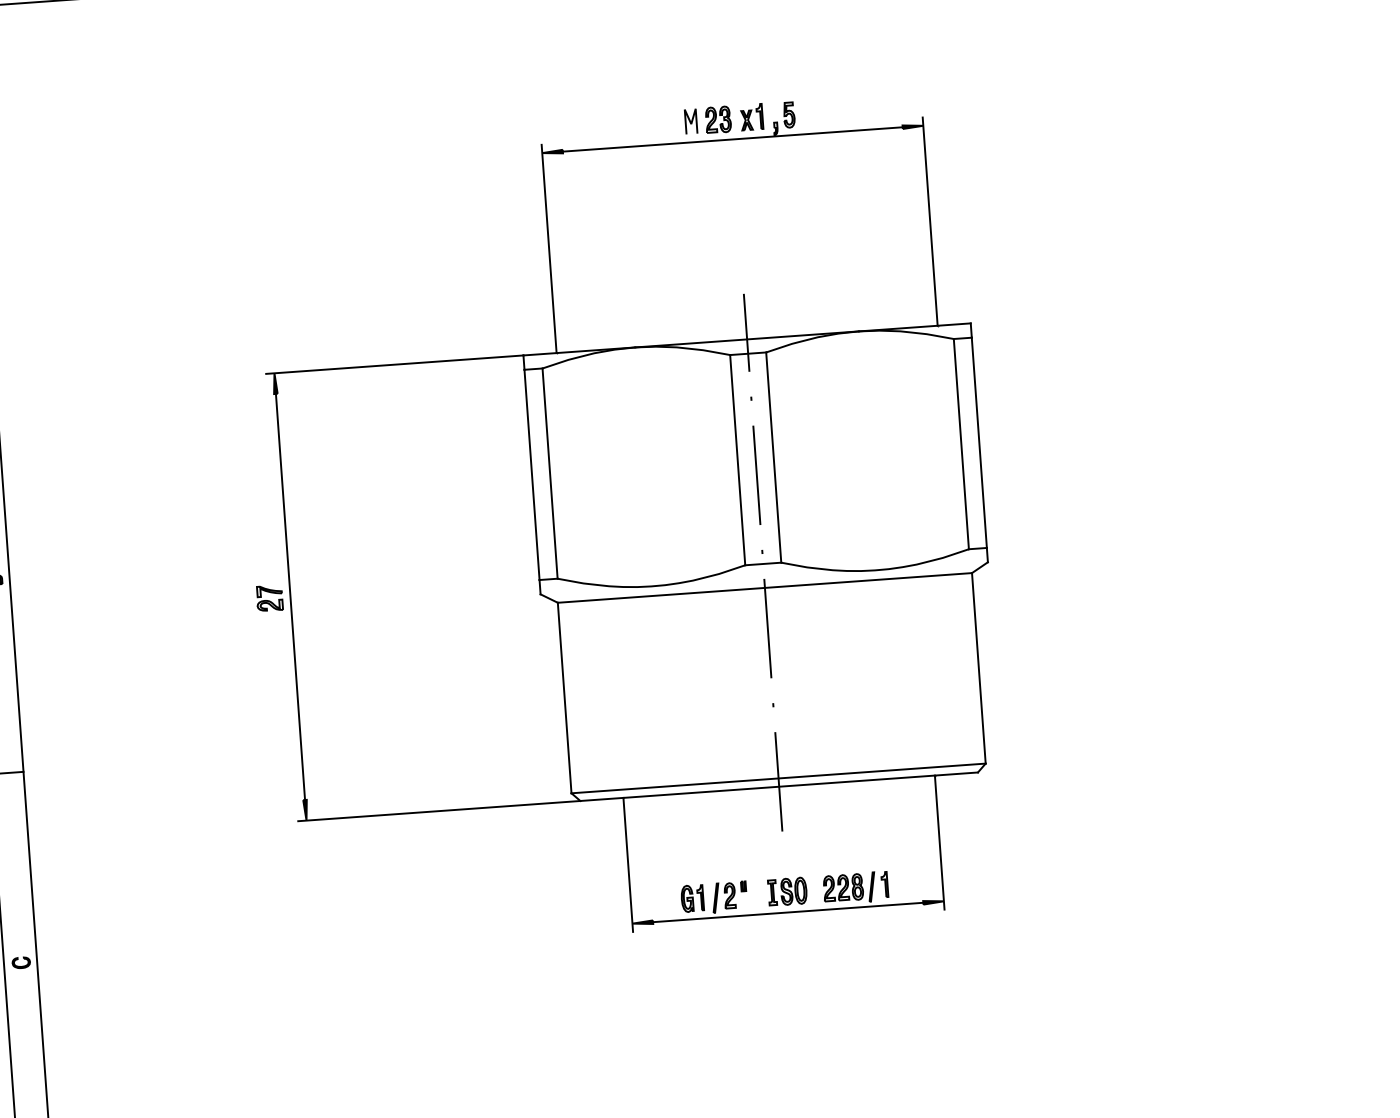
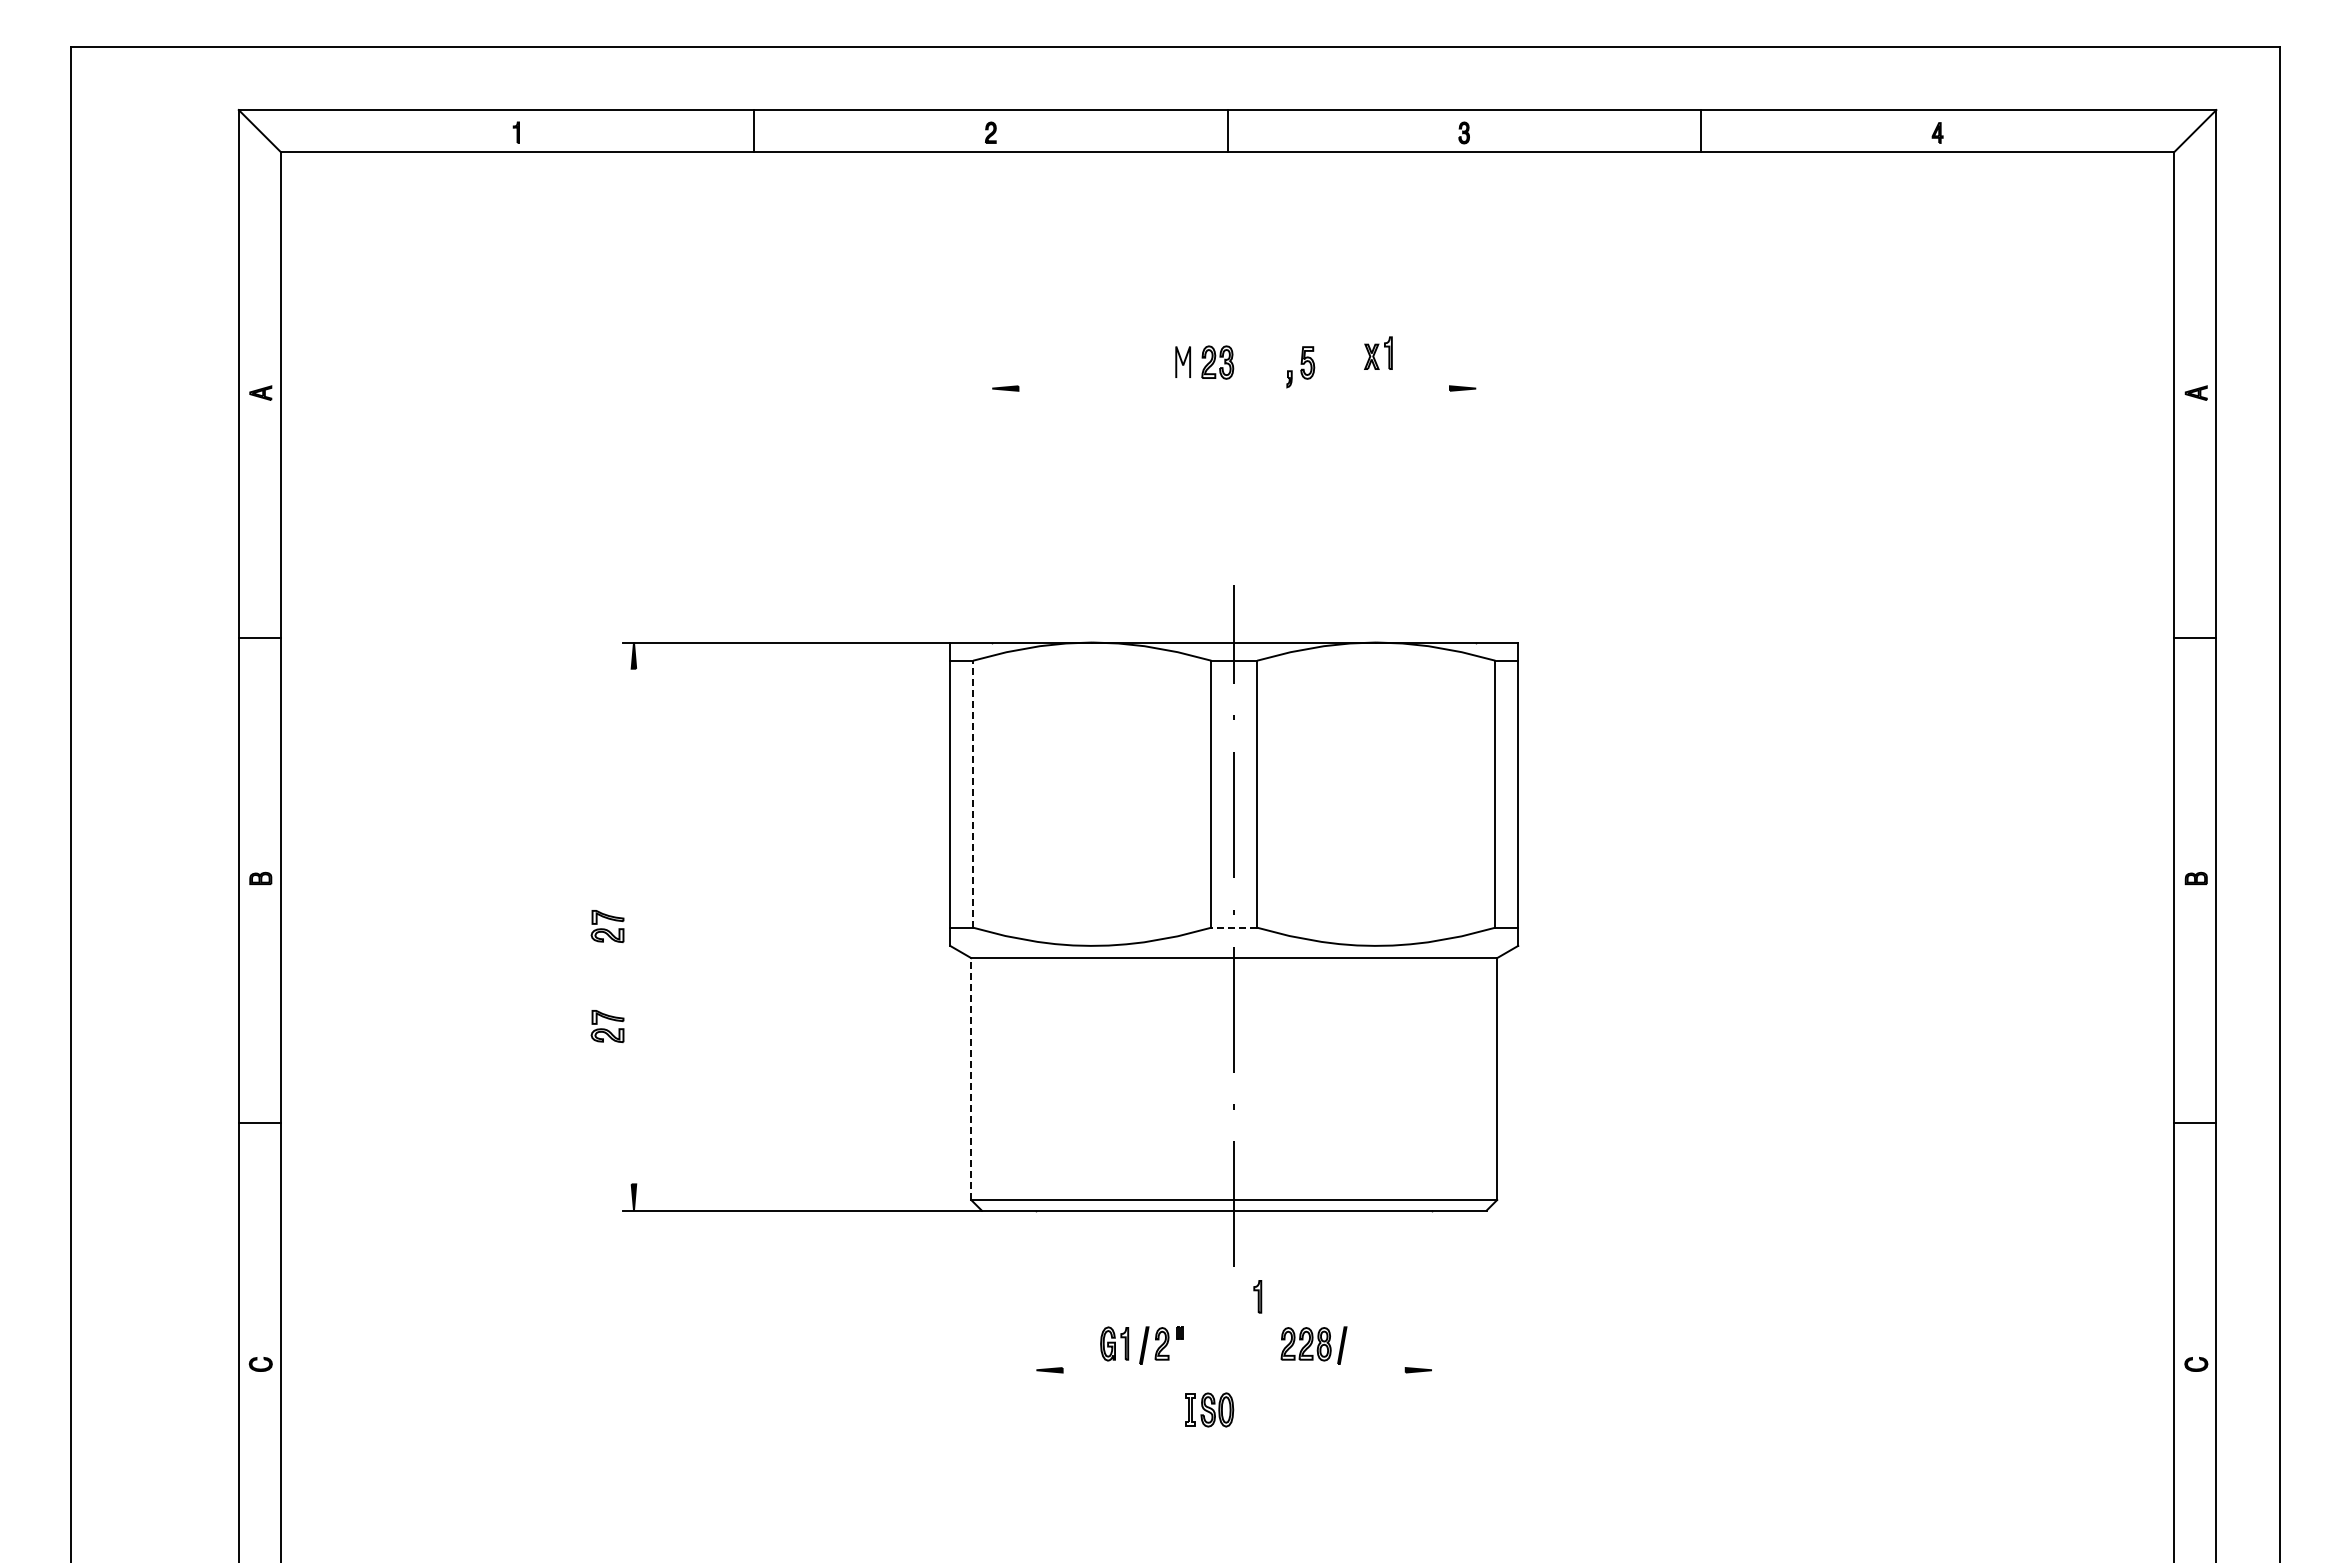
part: (751, 116) -> (1378, 352), moved
line: (732, 139) -> (1233, 388), removed
line: (930, 221) -> (1476, 510), removed
line: (549, 249) -> (992, 510), removed
line: (550, 473) -> (973, 793), solid -> dashed
line: (763, 563) -> (1234, 927), solid -> dashed
line: (290, 596) -> (634, 926), removed
part: (275, 677) -> (607, 1026), added
line: (564, 698) -> (971, 1079), solid -> dashed
line: (939, 842) -> (1431, 1295), removed
line: (628, 864) -> (1036, 1295), removed
part: (884, 884) -> (1257, 1296), moved
part: (787, 891) -> (1209, 1409), moved
line: (787, 912) -> (1233, 1370), removed

